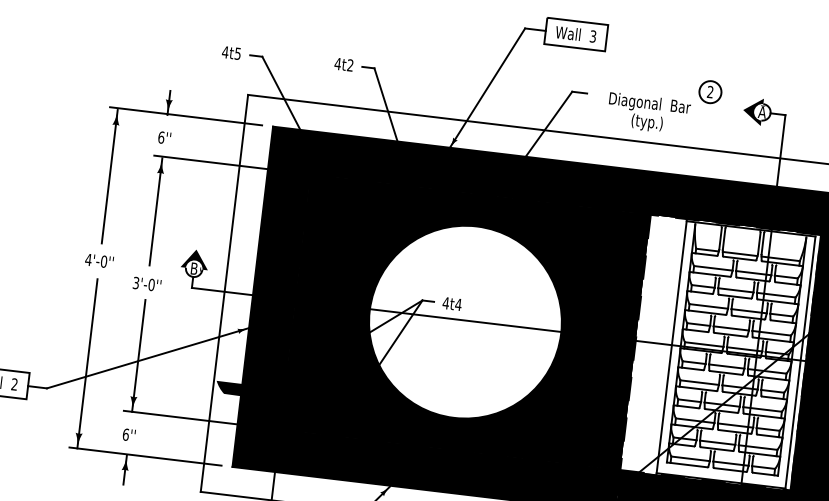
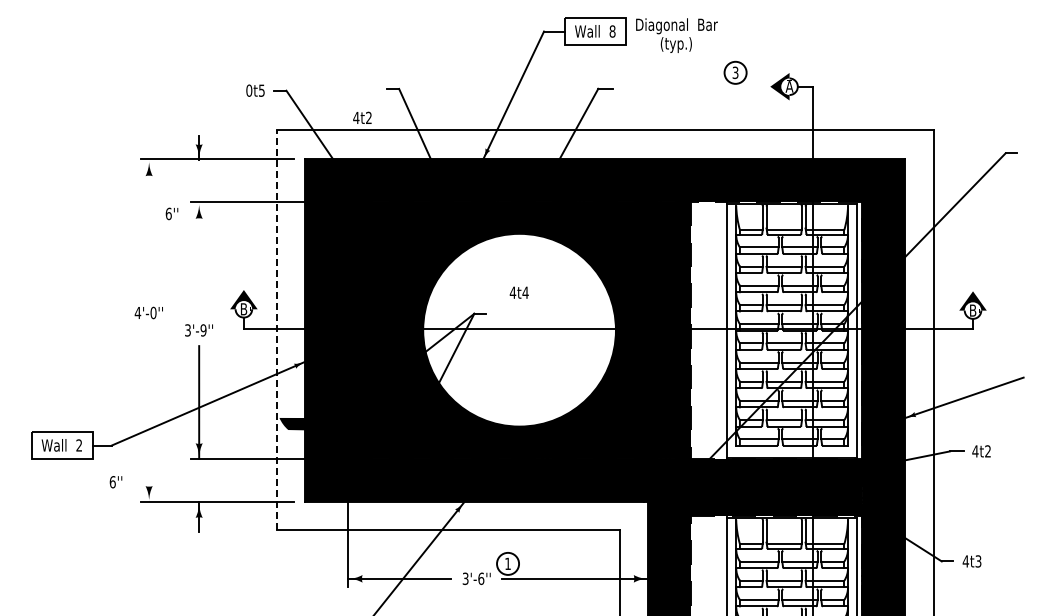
text: (593, 36) -> (612, 31), 3 -> 8
text: (225, 52) -> (249, 90), 4t5 -> 0t5
text: (344, 64) -> (362, 117), moved
text: (710, 92) -> (735, 73), 2 -> 3
text: (648, 113) -> (676, 35), moved
text: (164, 137) -> (171, 213), moved
line: (110, 176) -> (149, 227), removed
line: (156, 212) -> (199, 257), removed
text: (151, 285) -> (203, 330), 3'-0'' -> 3'-9''
line: (224, 293) -> (276, 330), solid -> dashed
text: (451, 303) -> (518, 292), moved
line: (87, 364) -> (149, 416), removed
text: (128, 435) -> (115, 482), moved

